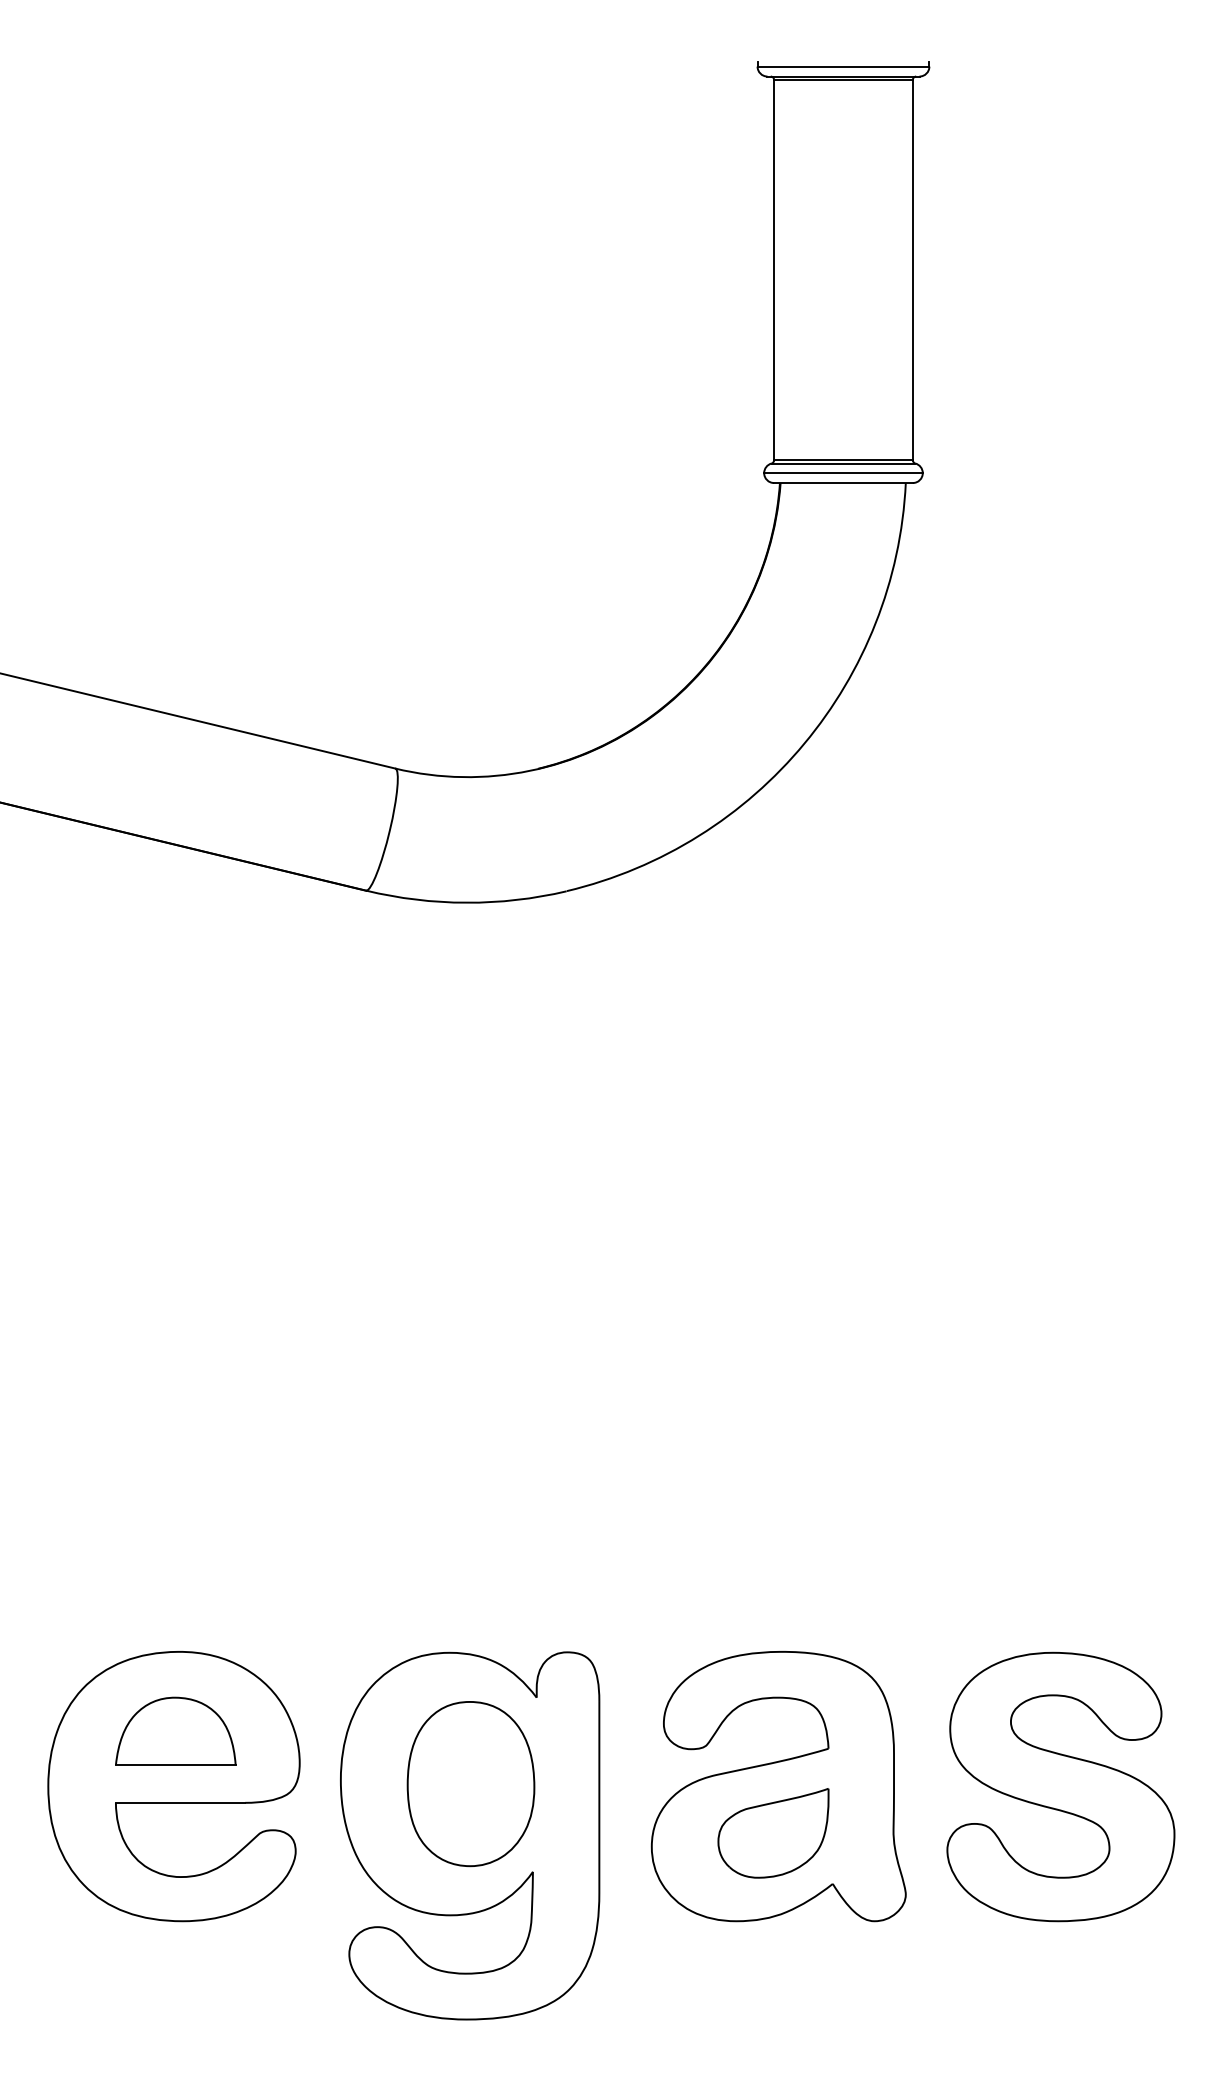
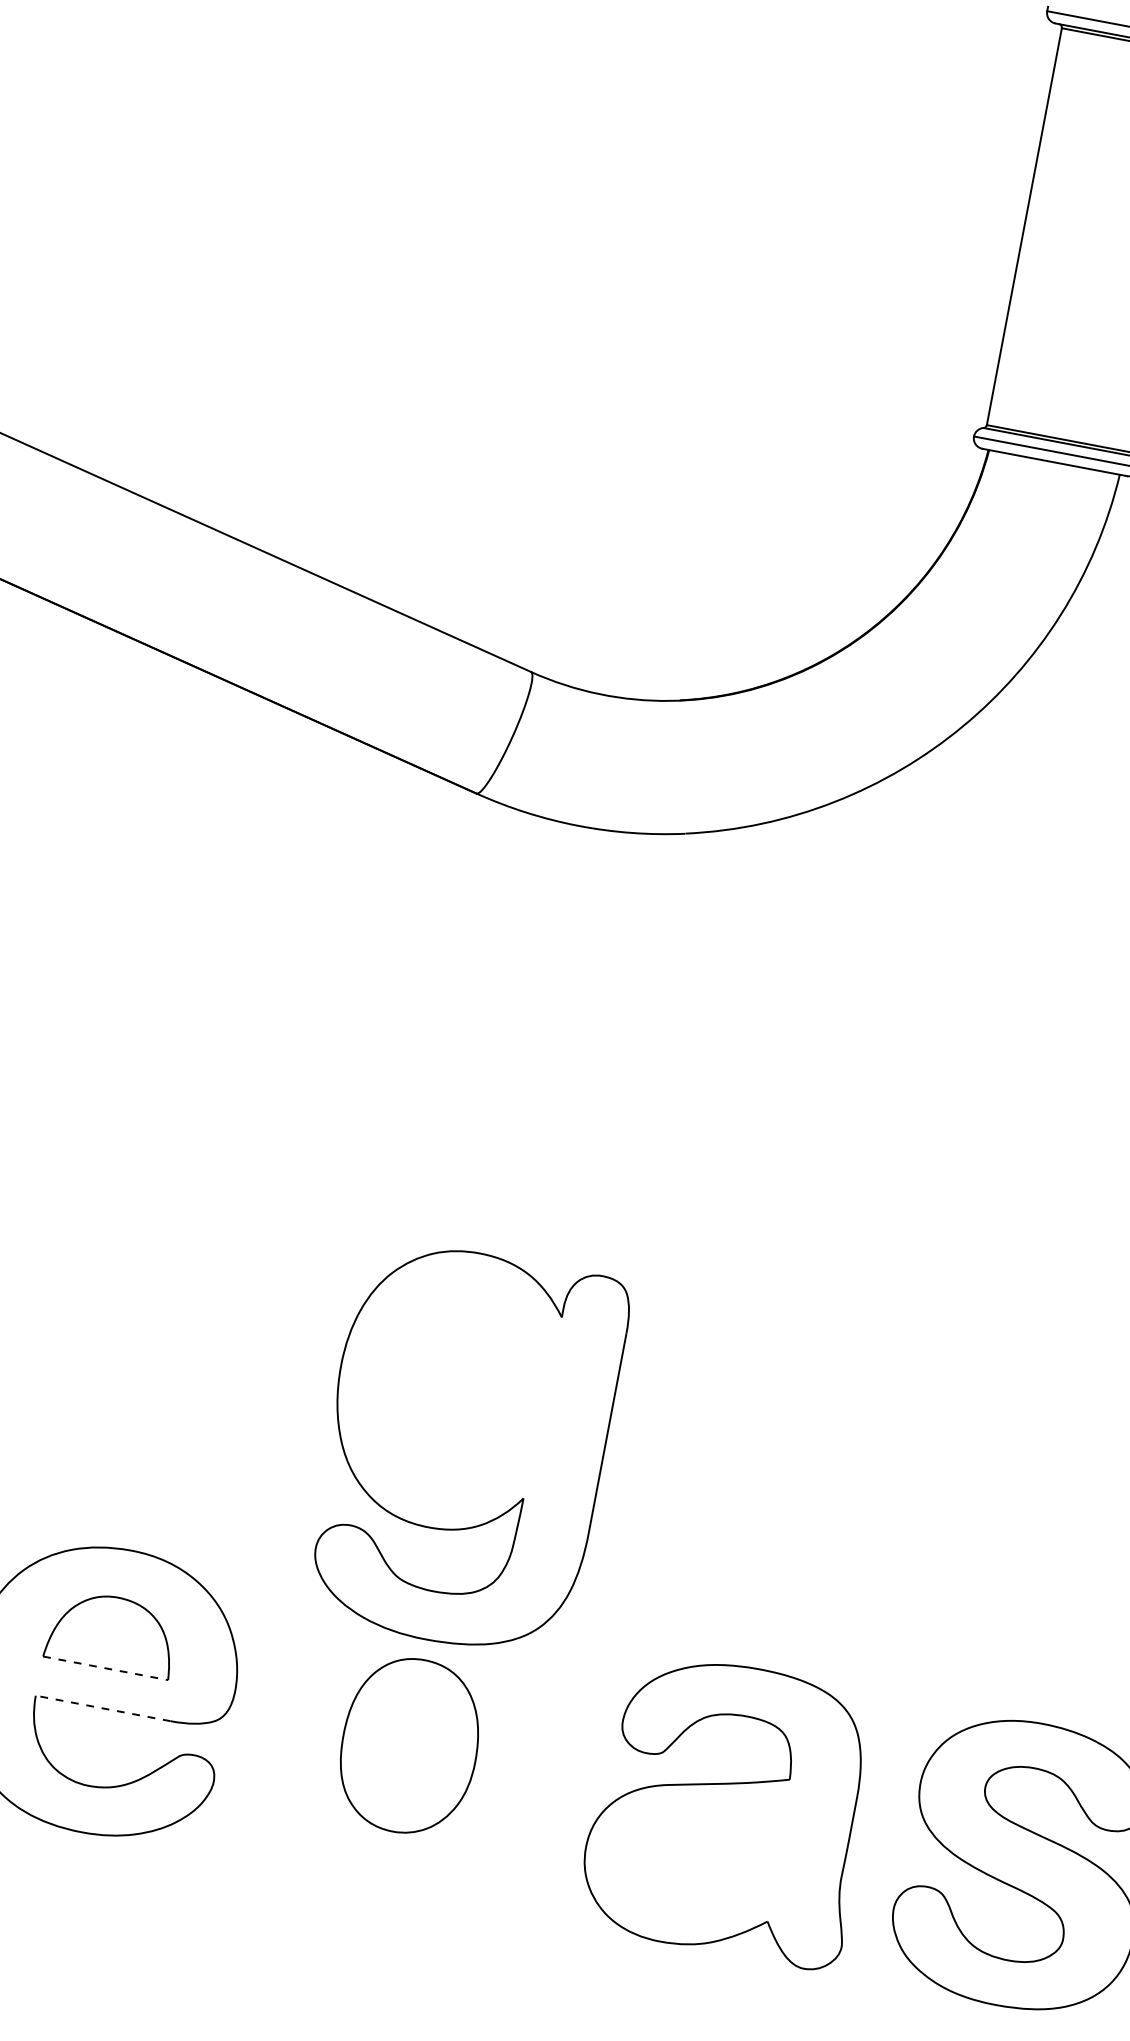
line: (175, 1765) -> (105, 1668), solid -> dashed
line: (180, 1802) -> (103, 1708), solid -> dashed
part: (773, 1833) -> (715, 1857), removed
part: (470, 1835) -> (465, 1448), moved

